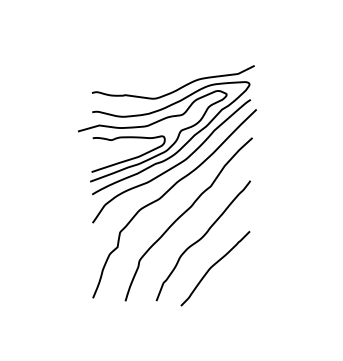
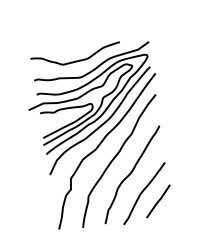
curve: (153, 75) -> (76, 60), added
line: (232, 282) -> (158, 201), added

